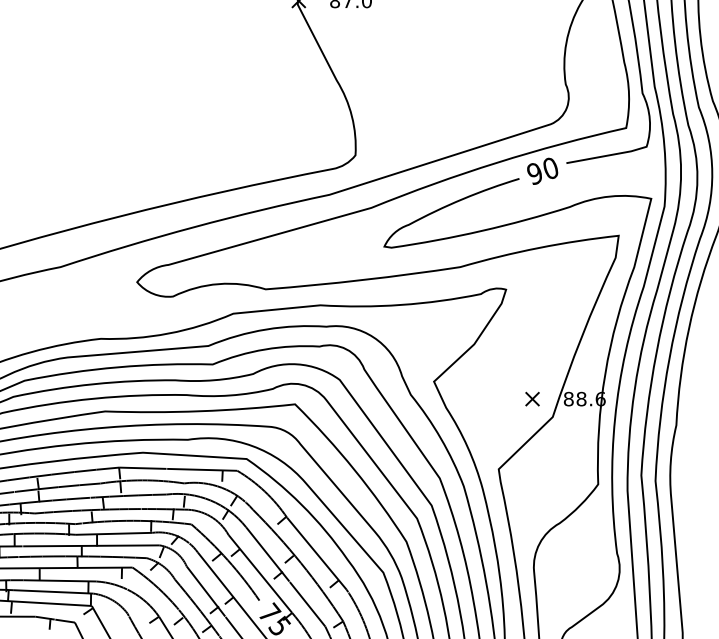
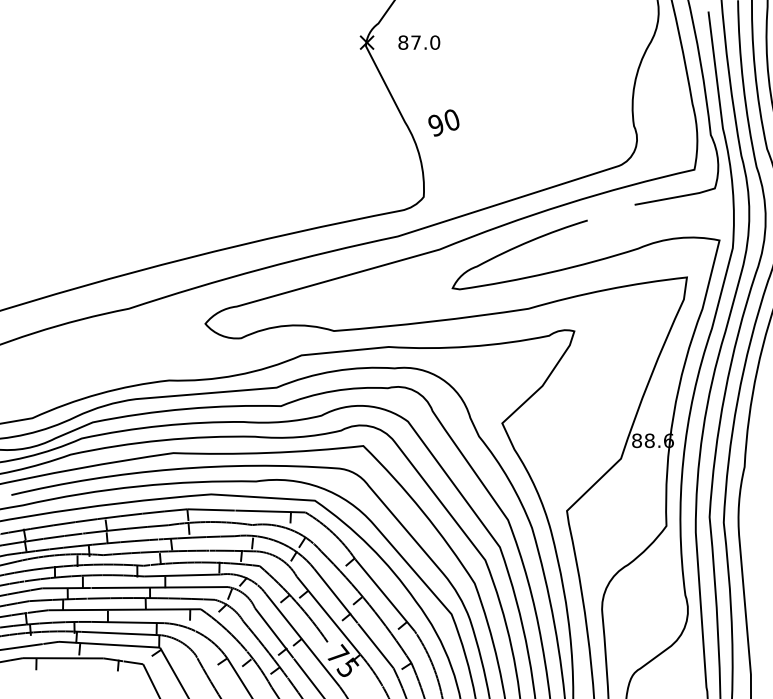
text: (542, 170) -> (443, 122), moved
part: (532, 398) -> (600, 440), removed

